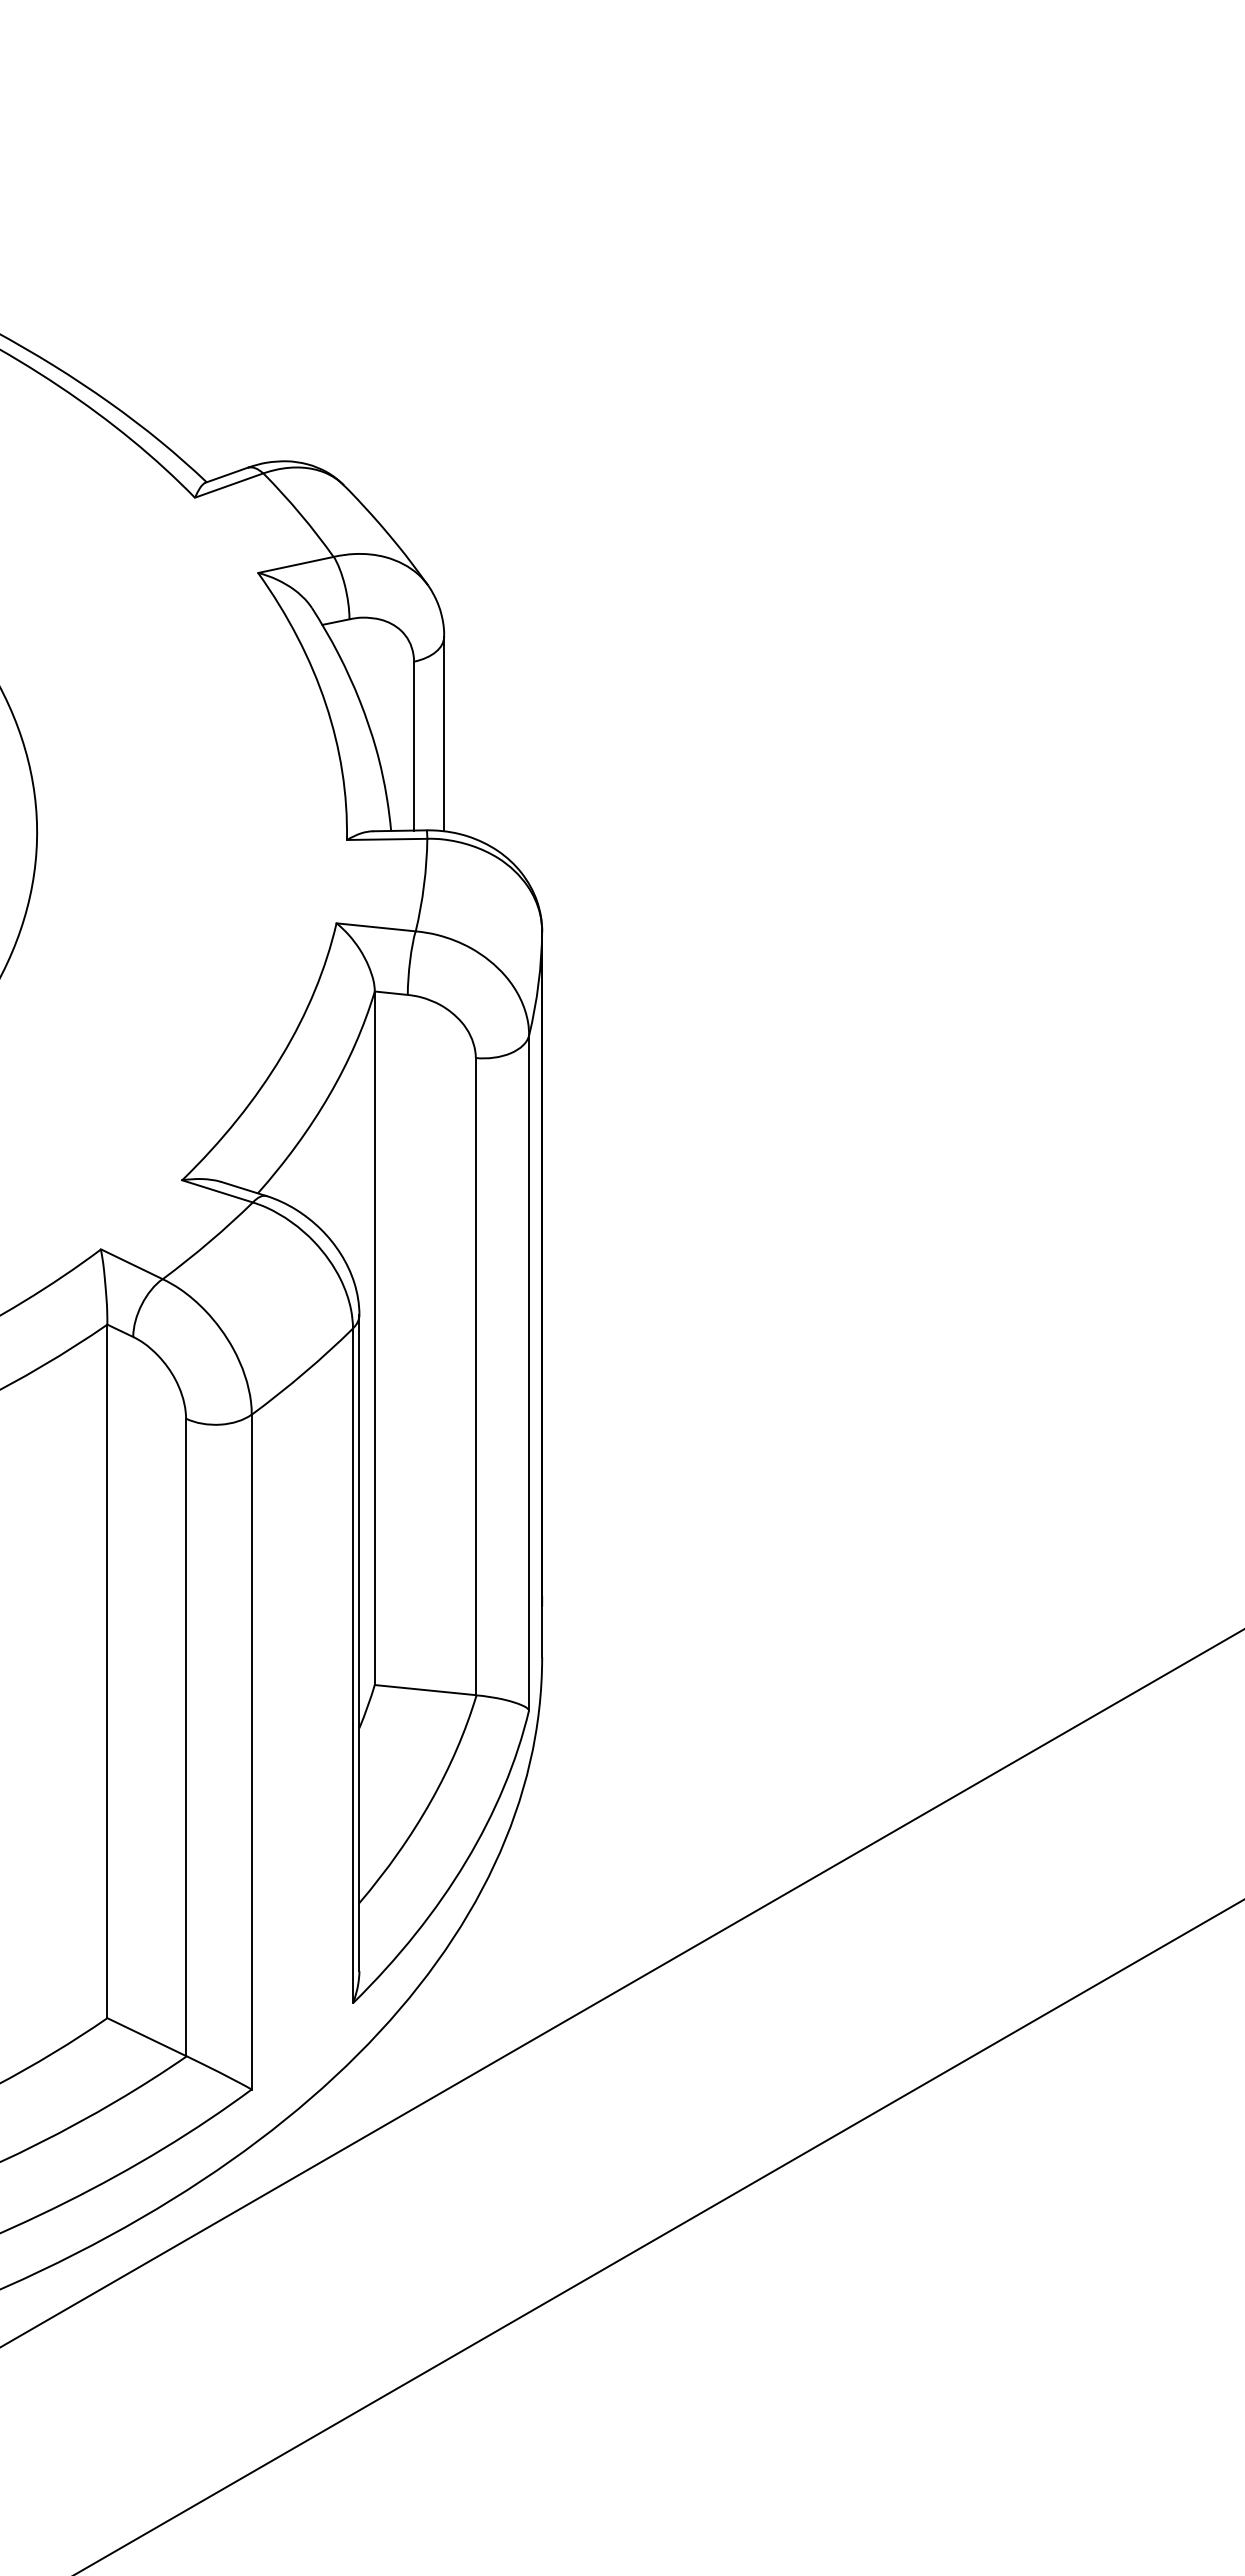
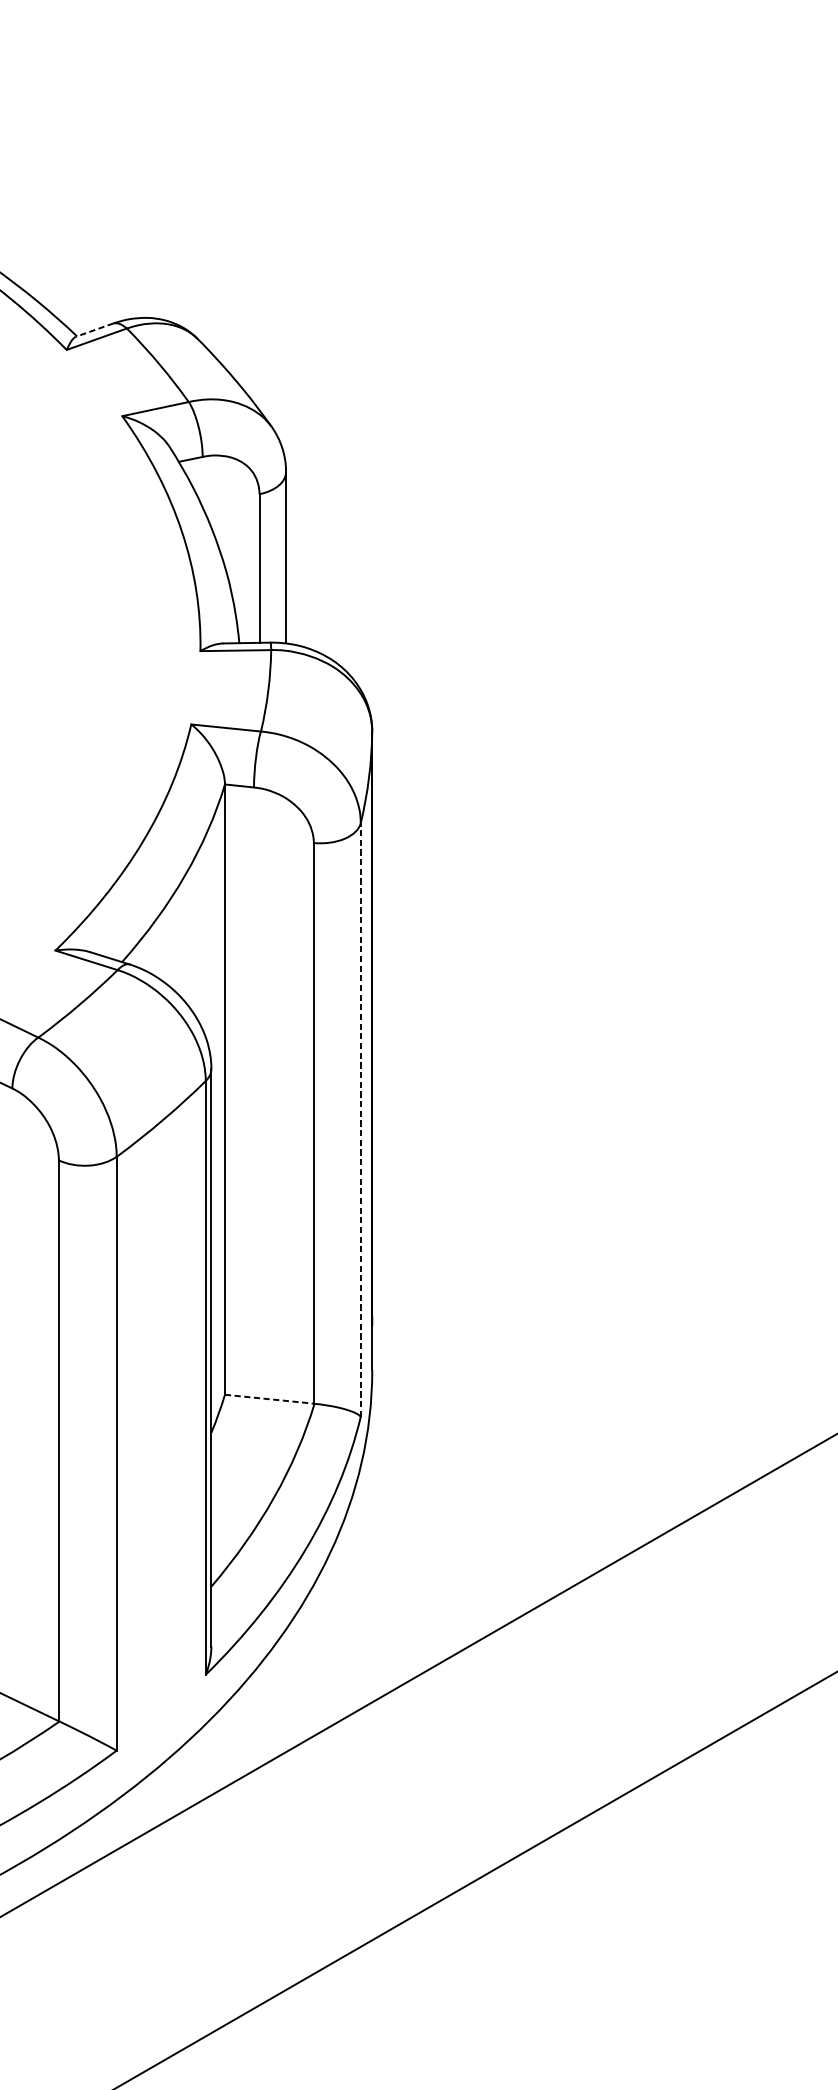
line: (226, 475) -> (94, 330), solid -> dashed
line: (529, 1372) -> (361, 1119), solid -> dashed
line: (425, 1690) -> (269, 1399), solid -> dashed

